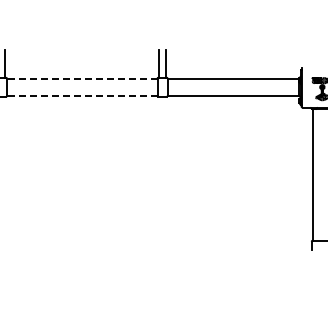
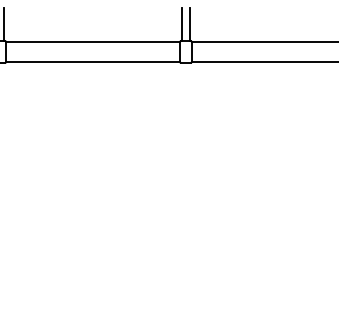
line: (81, 78) -> (92, 41), dashed -> solid
line: (81, 95) -> (92, 61), dashed -> solid

